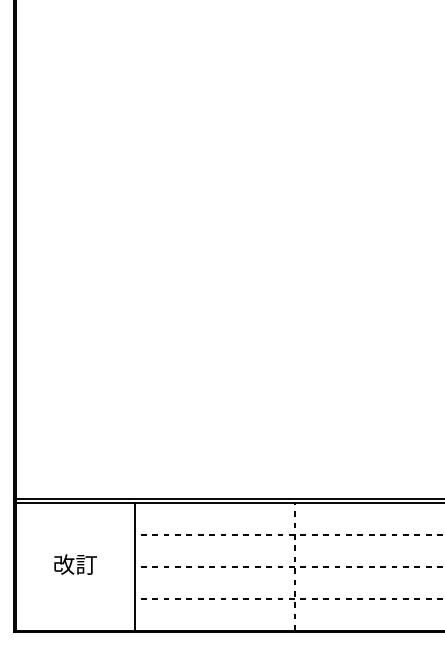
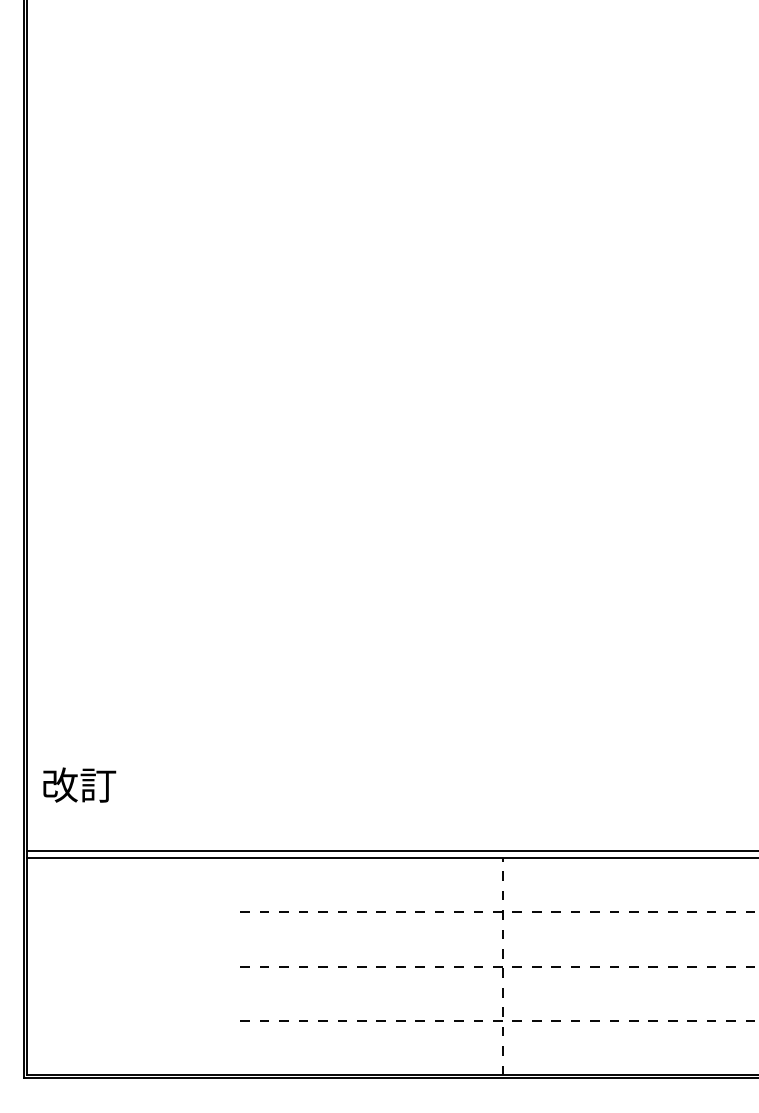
text: (75, 564) -> (79, 784), moved
line: (135, 566) -> (231, 965), removed

